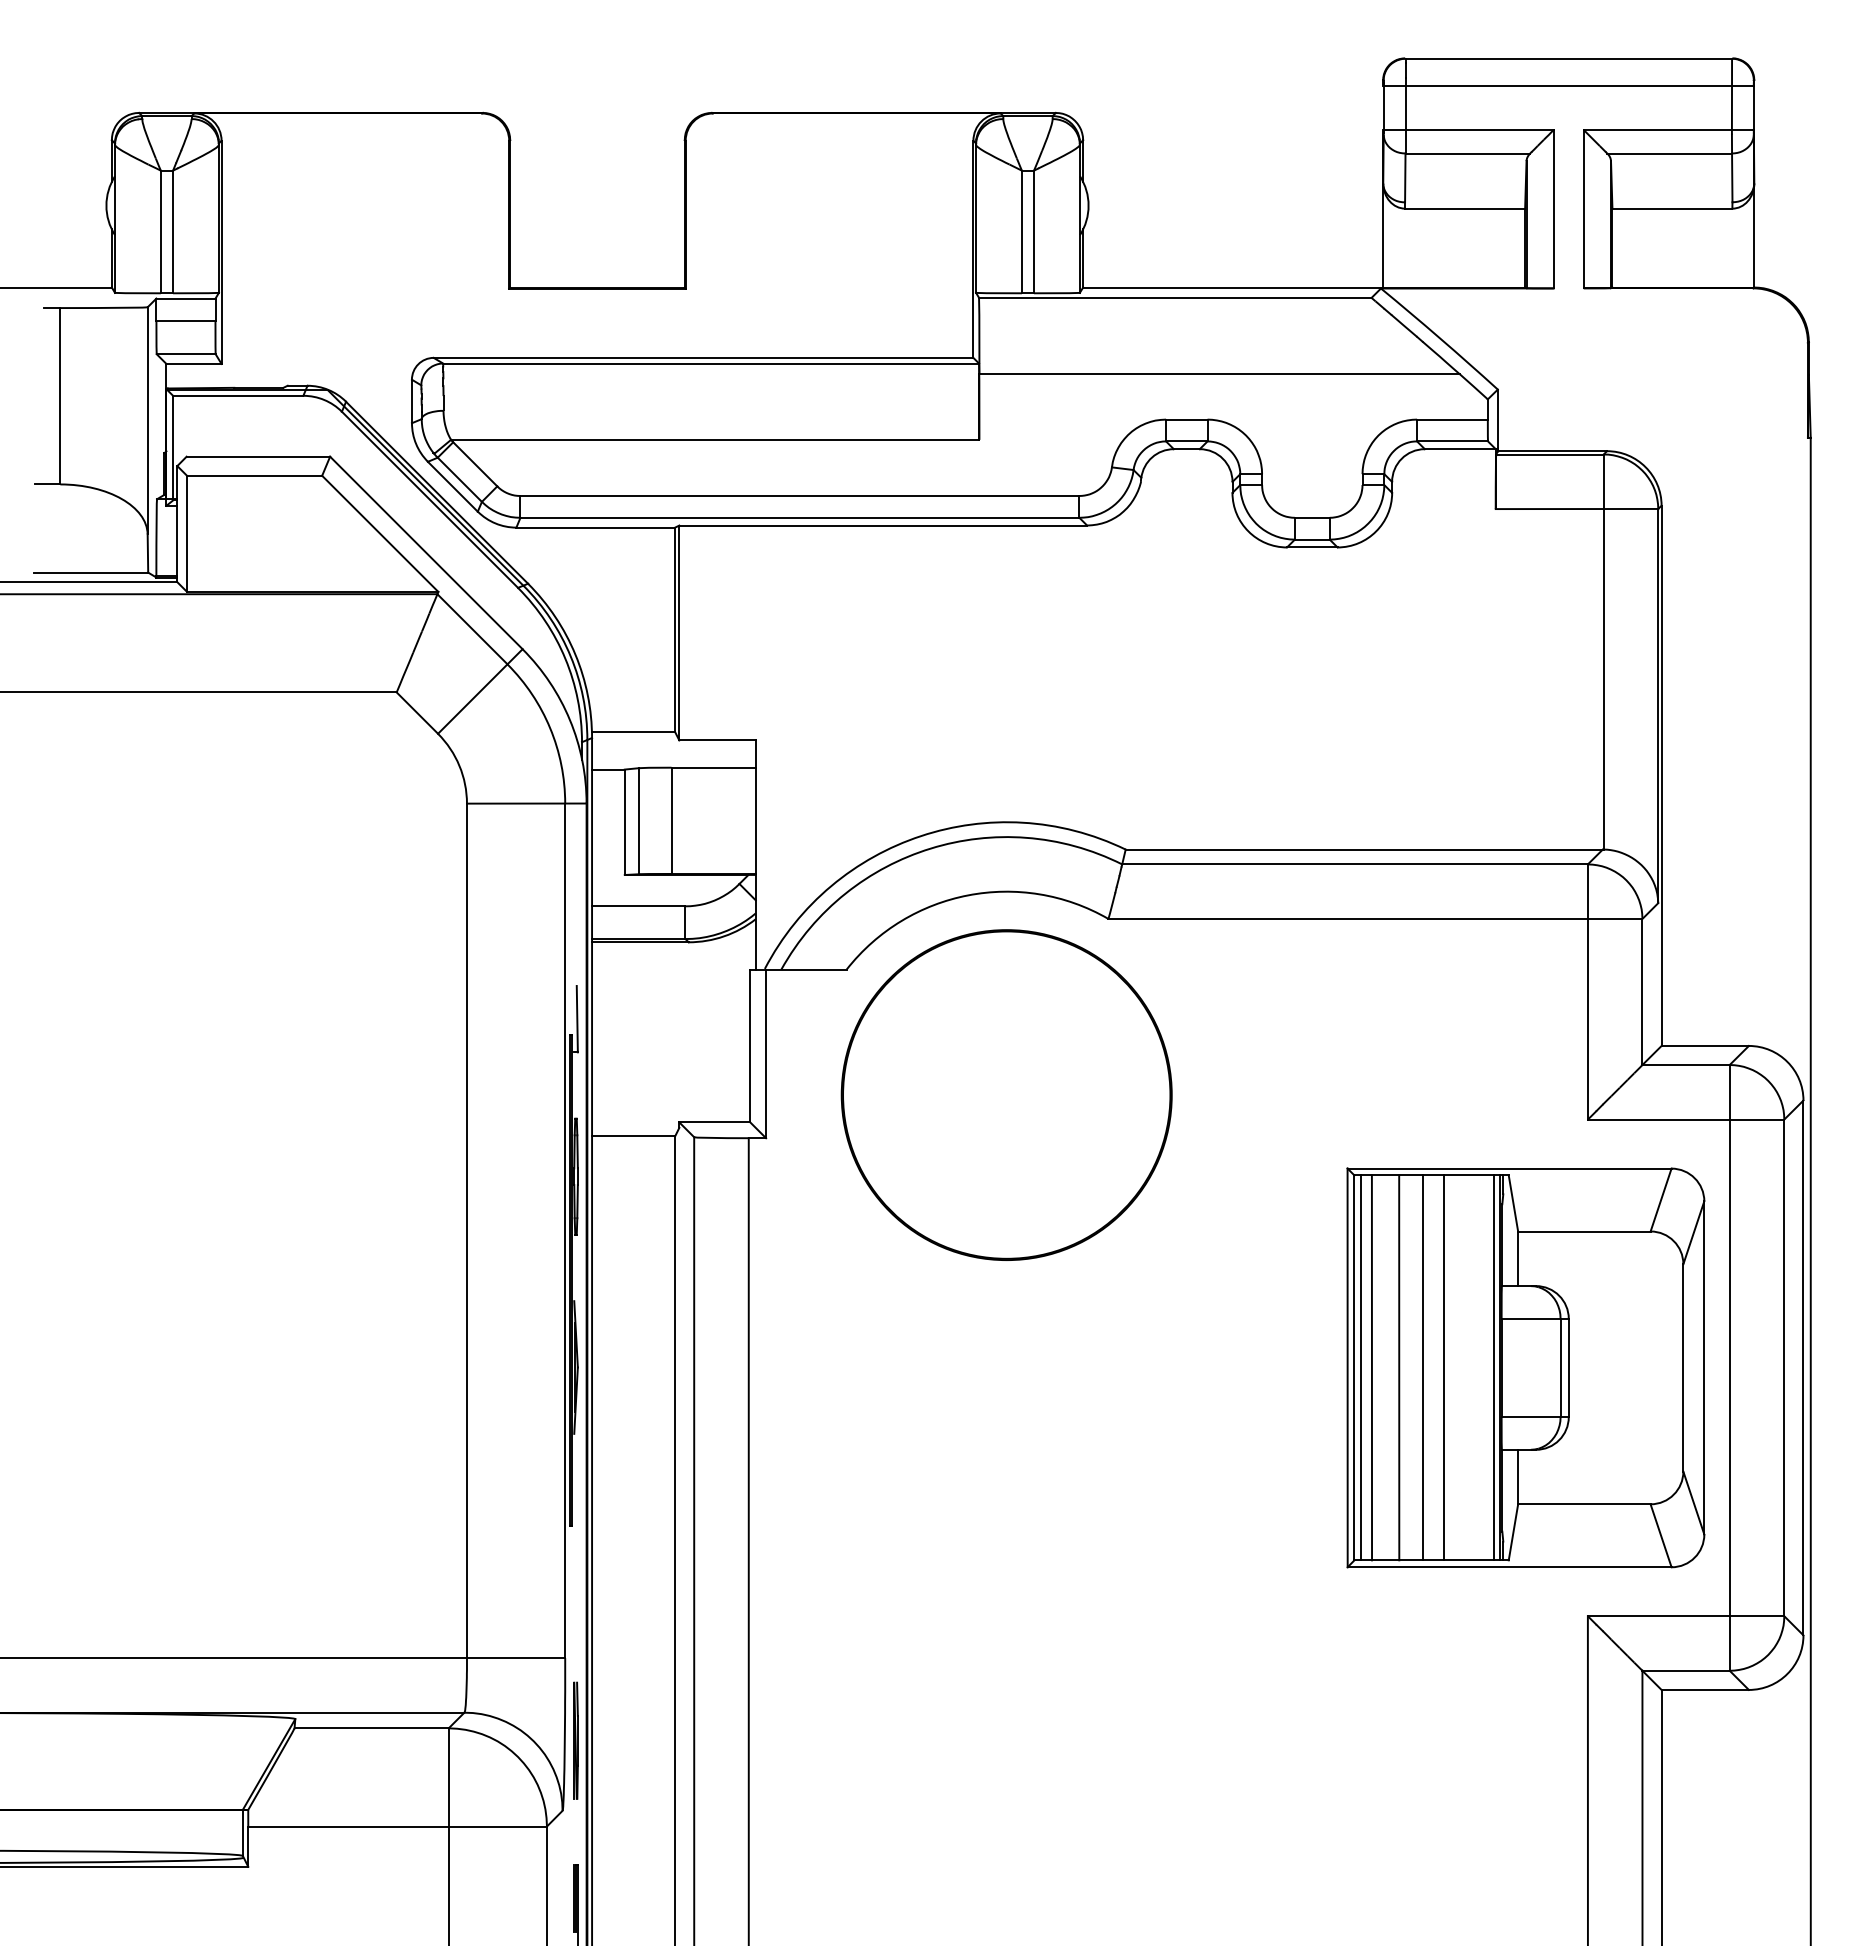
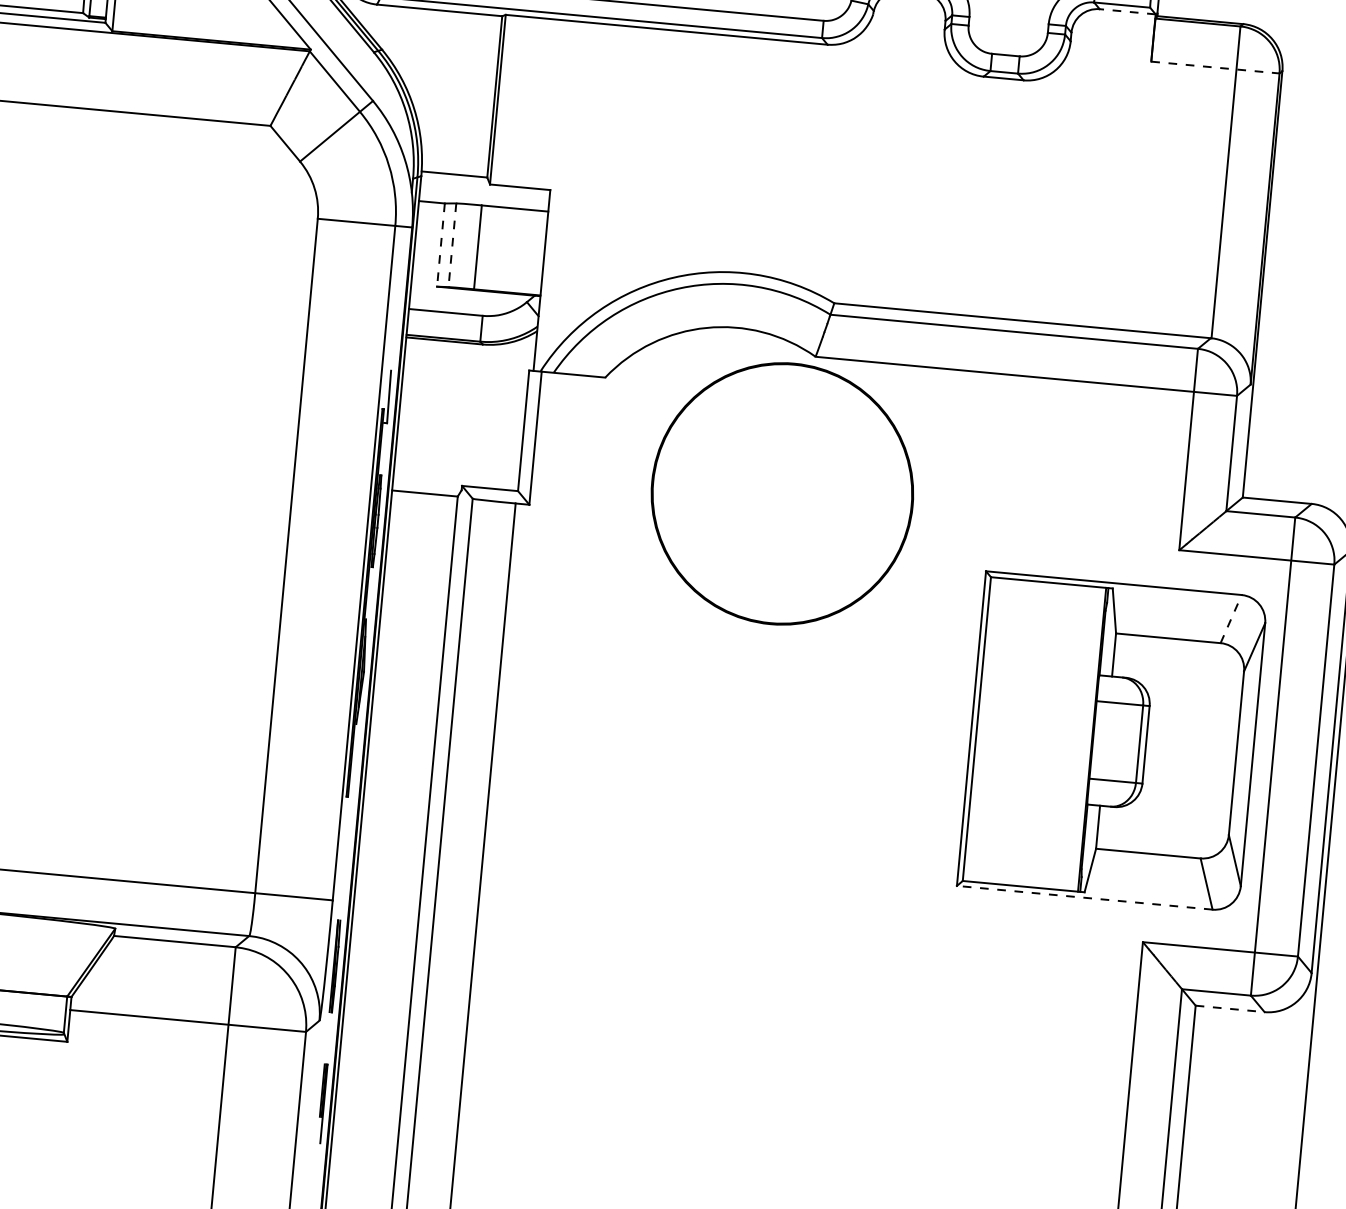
line: (1459, 449) -> (1127, 11), solid -> dashed
line: (1577, 509) -> (1215, 67), solid -> dashed
line: (639, 821) -> (452, 245), solid -> dashed
line: (624, 822) -> (440, 245), solid -> dashed
part: (1006, 1094) -> (782, 493), moved
line: (1661, 1199) -> (1231, 618), solid -> dashed
line: (1361, 1367) -> (982, 729), removed
line: (1371, 1367) -> (990, 730), removed
line: (1399, 1367) -> (1012, 732), removed
line: (1423, 1367) -> (1031, 733), removed
line: (1444, 1367) -> (1047, 735), removed
line: (1494, 1367) -> (1087, 739), removed
line: (1509, 1567) -> (1084, 897), solid -> dashed
line: (1705, 1689) -> (1230, 1008), solid -> dashed

